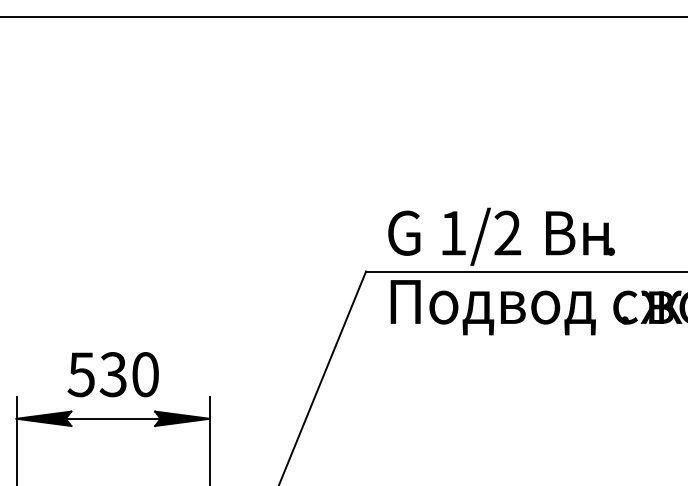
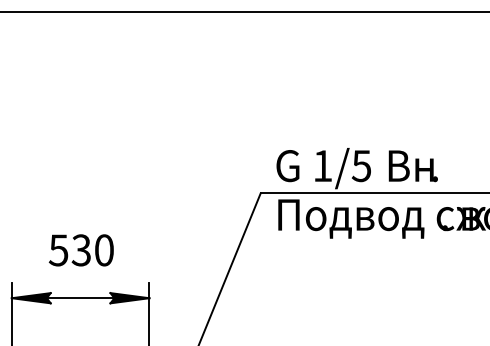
text: (507, 232) -> (361, 165), 1/2 -> 1/5
text: (112, 374) -> (80, 250), moved

